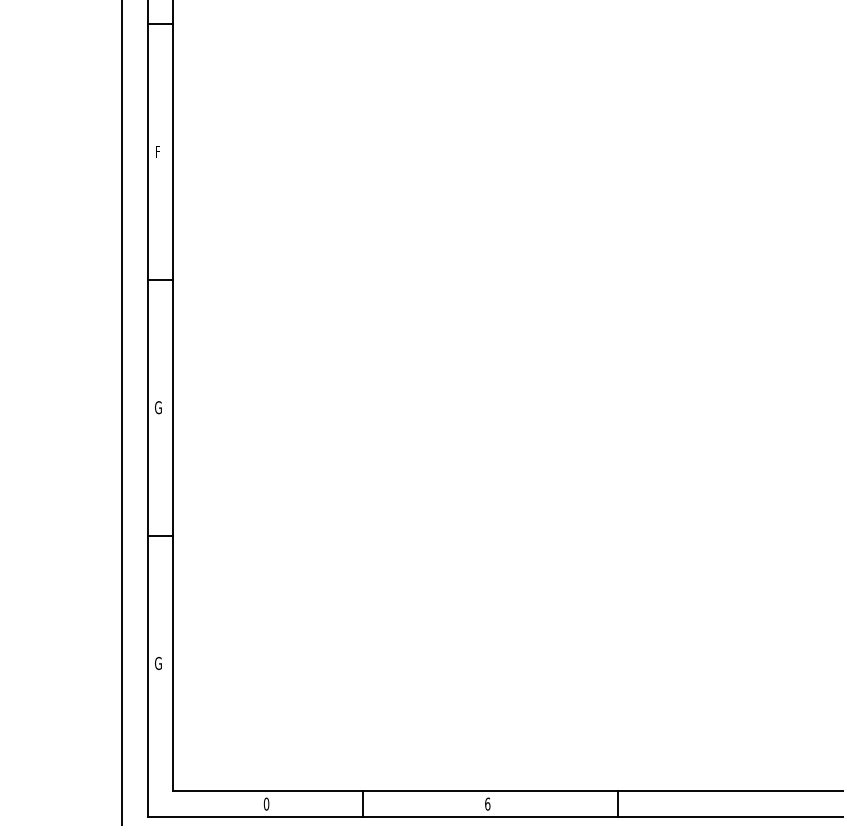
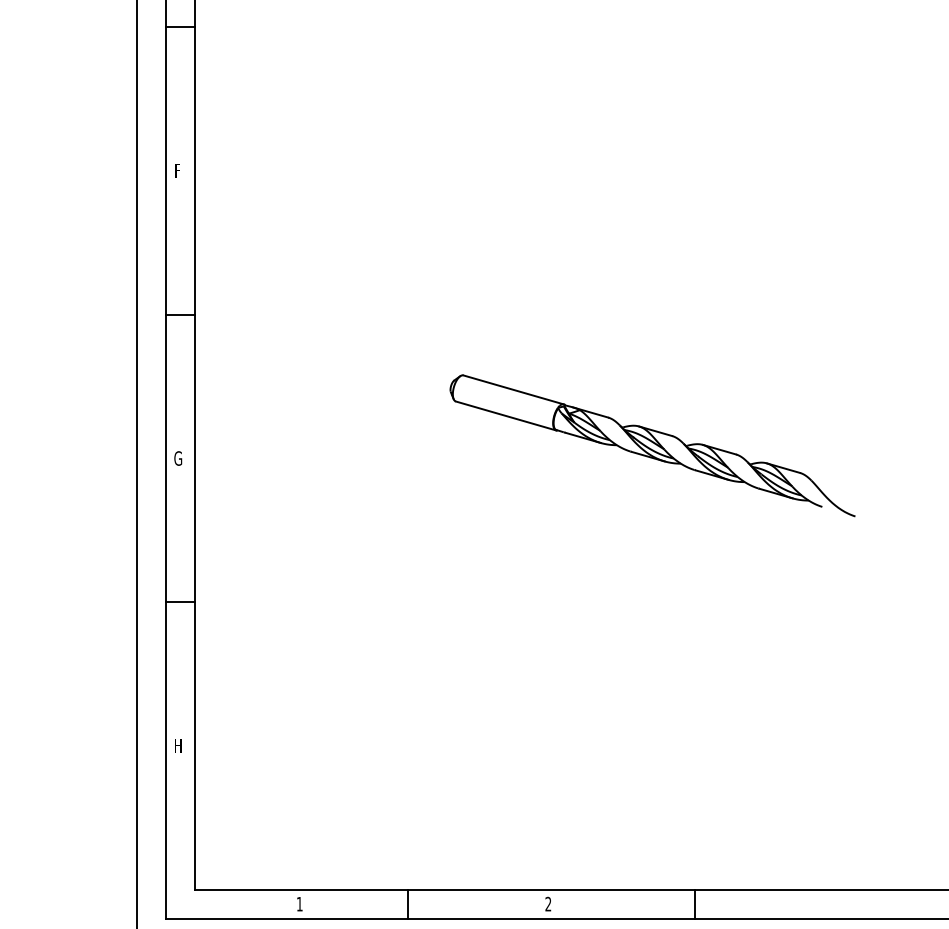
part: (580, 396) -> (652, 445), added
text: (158, 662) -> (178, 745), G -> H
text: (266, 803) -> (299, 903), 0 -> 1
text: (487, 803) -> (548, 903), 6 -> 2

